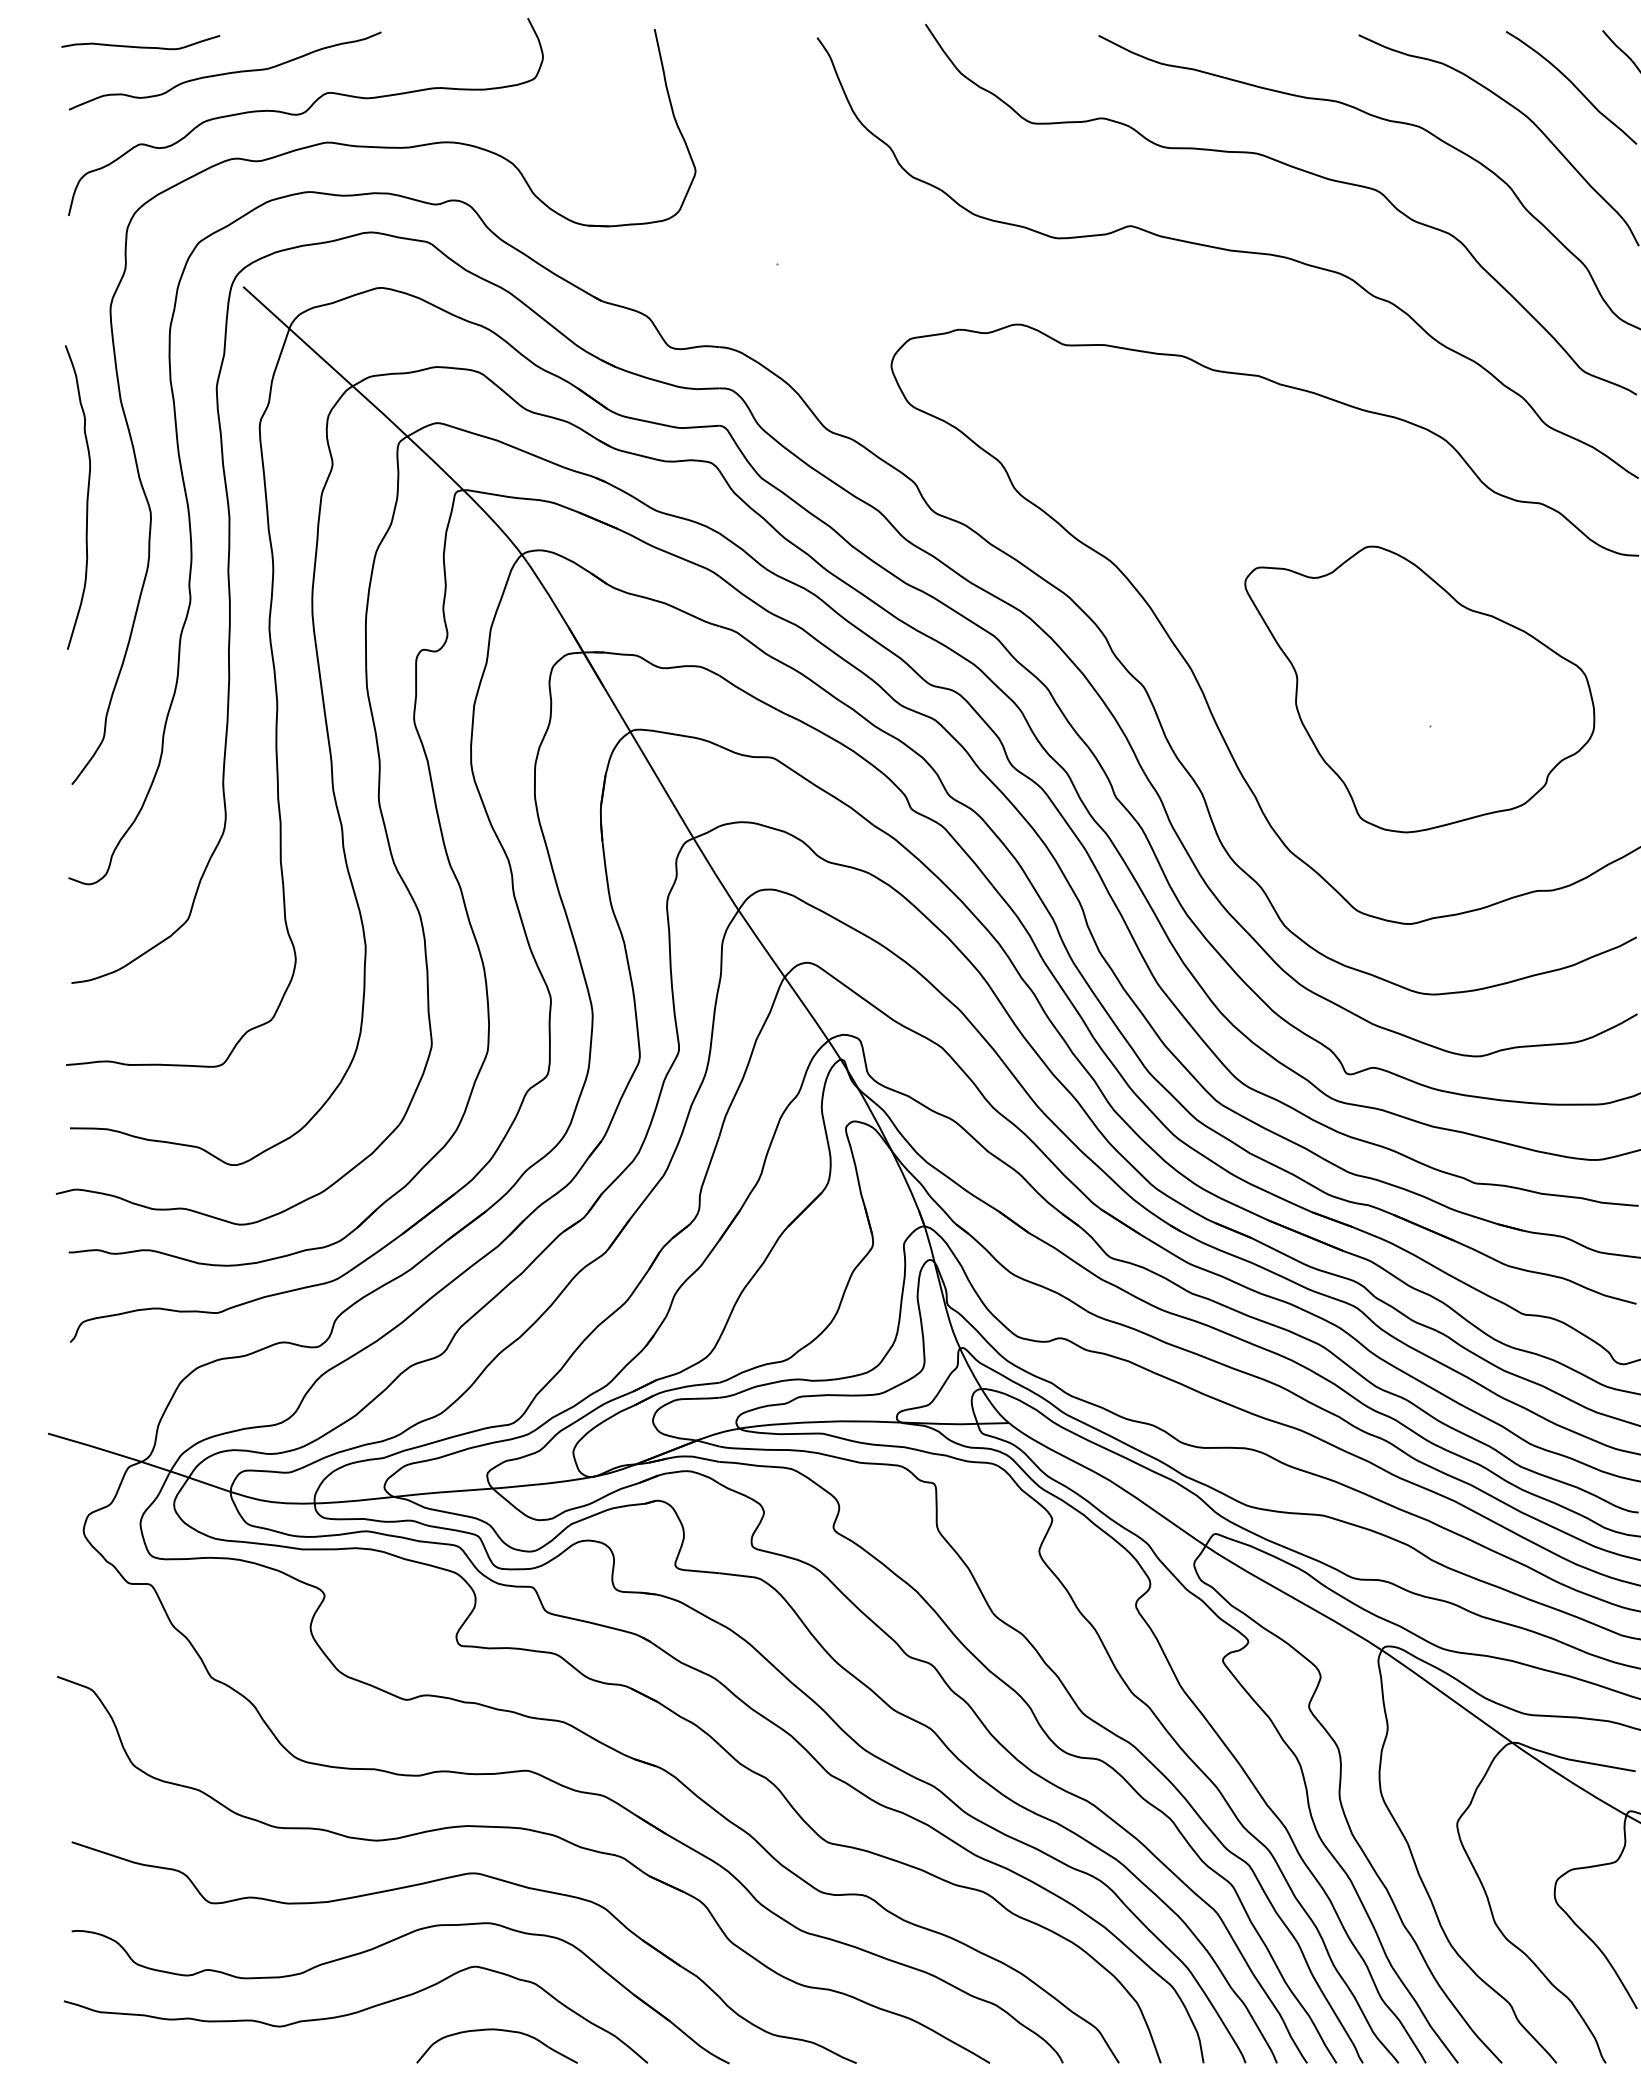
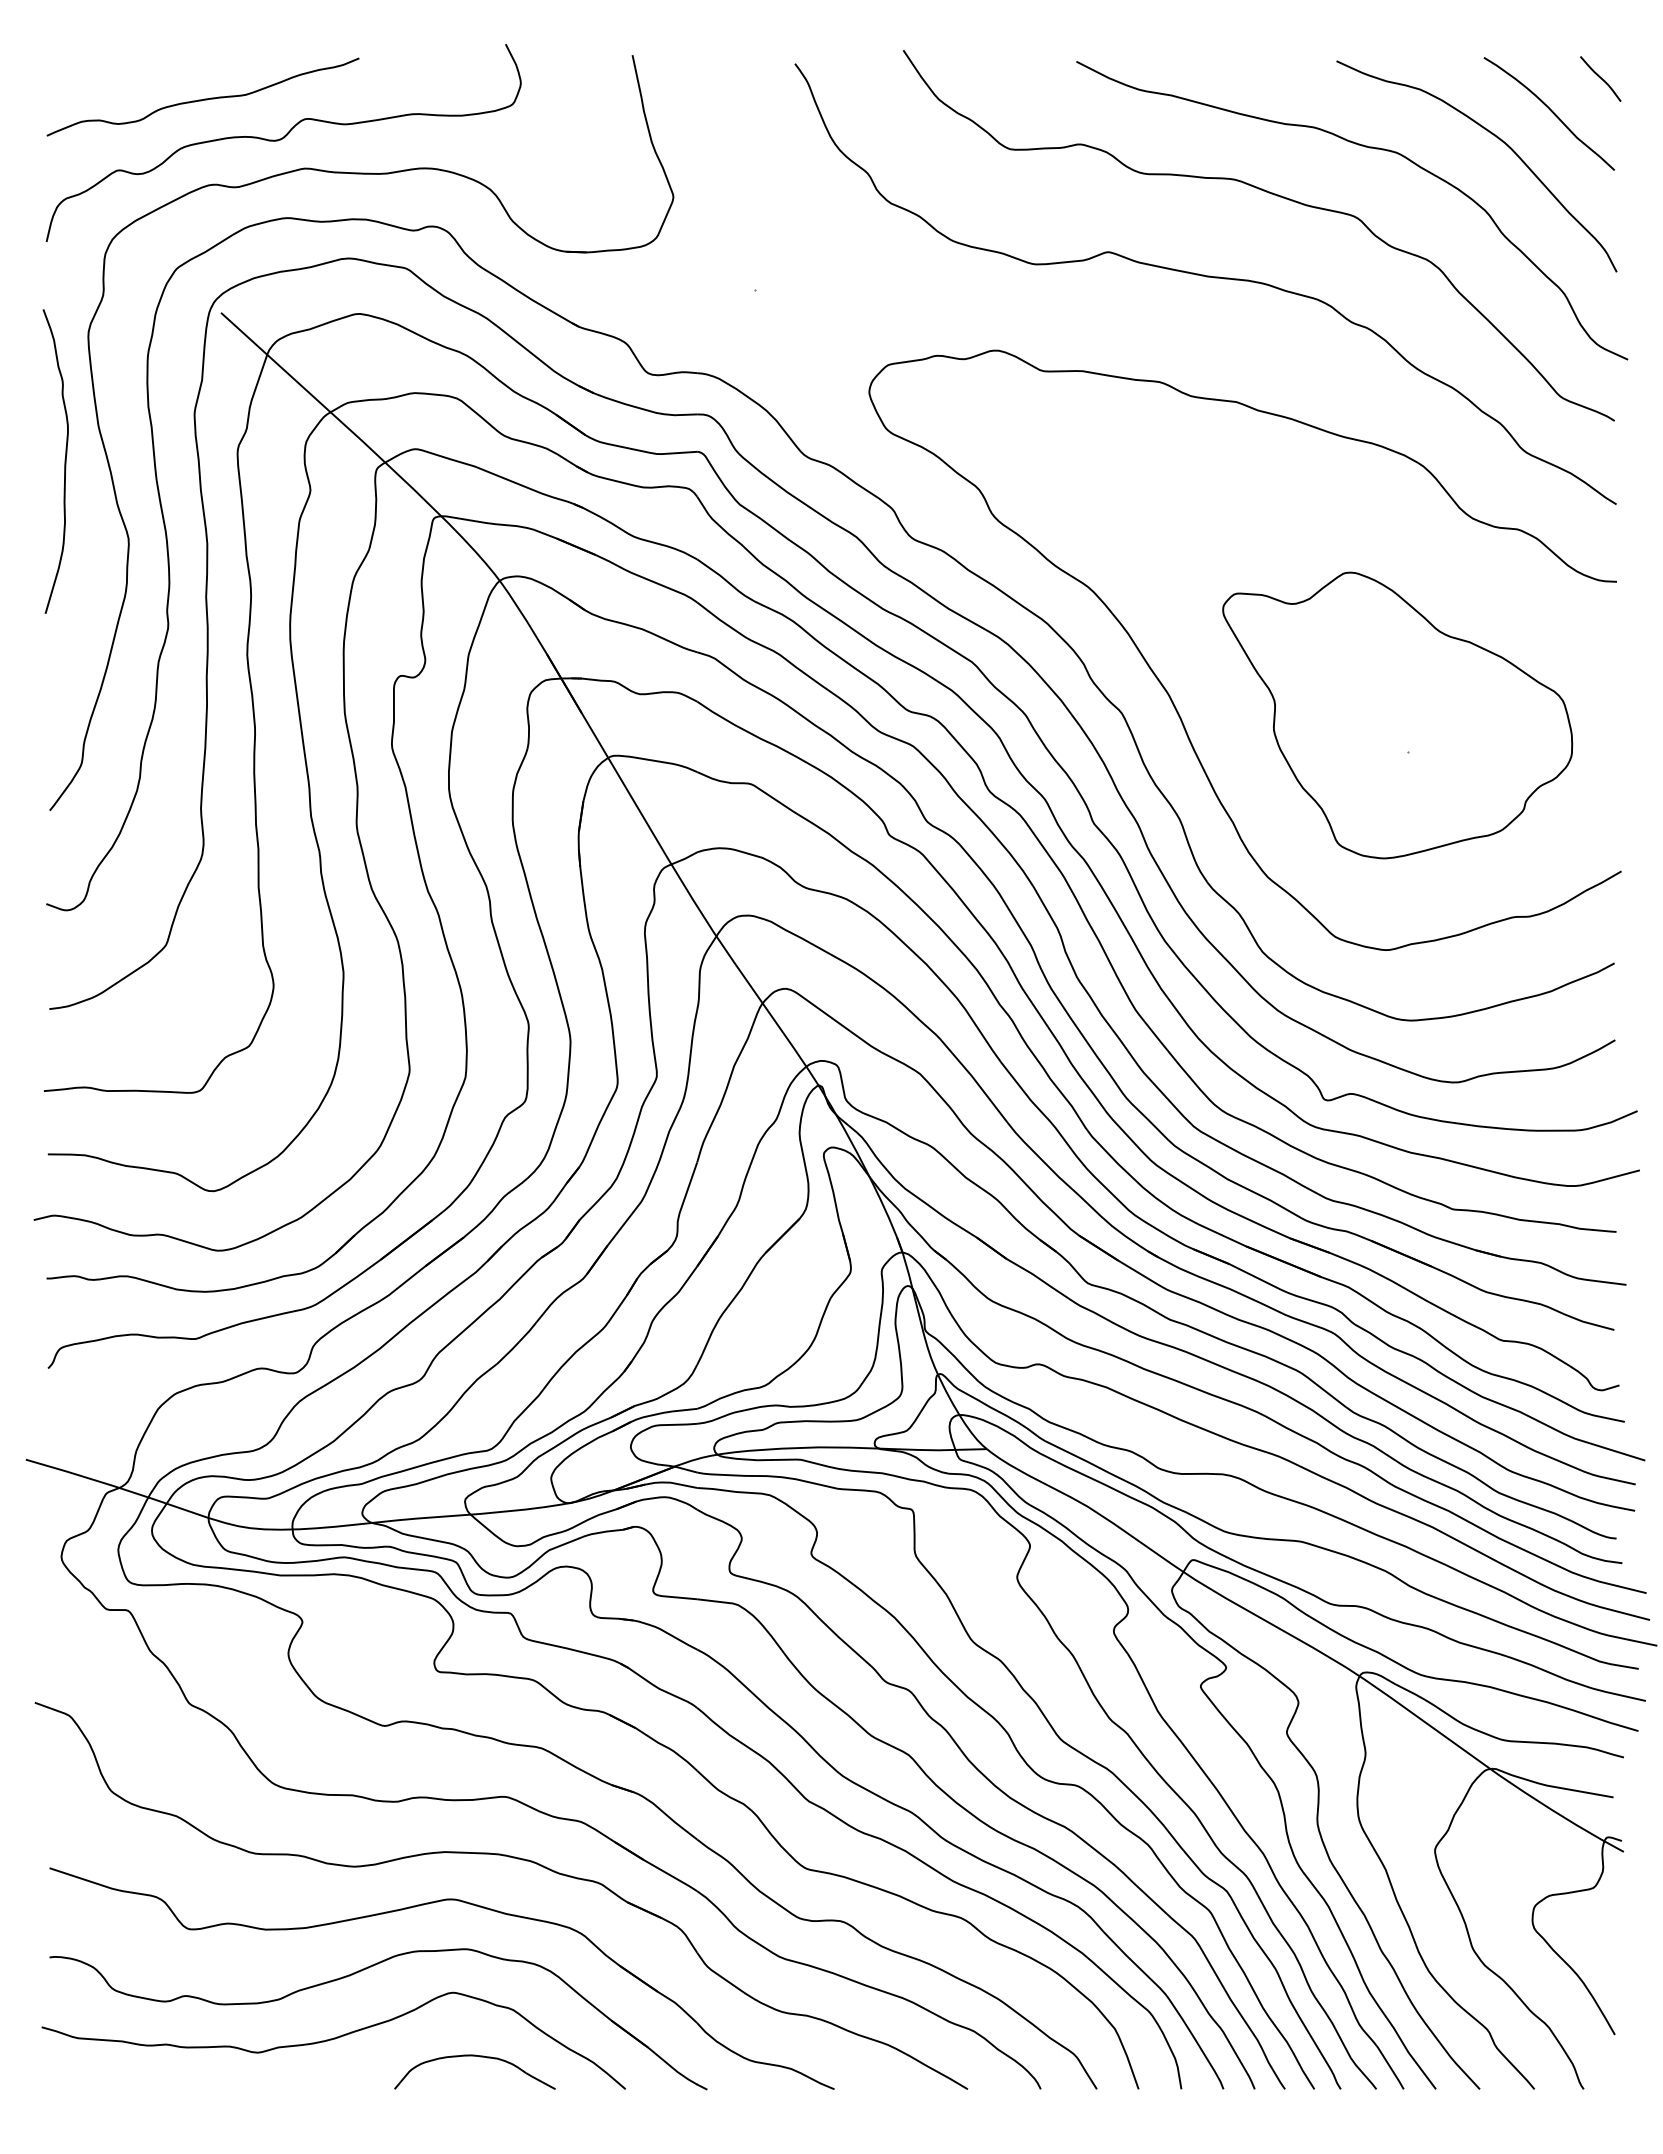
curve: (140, 46) -> (118, 72), removed
curve: (86, 497) -> (64, 461), moved

